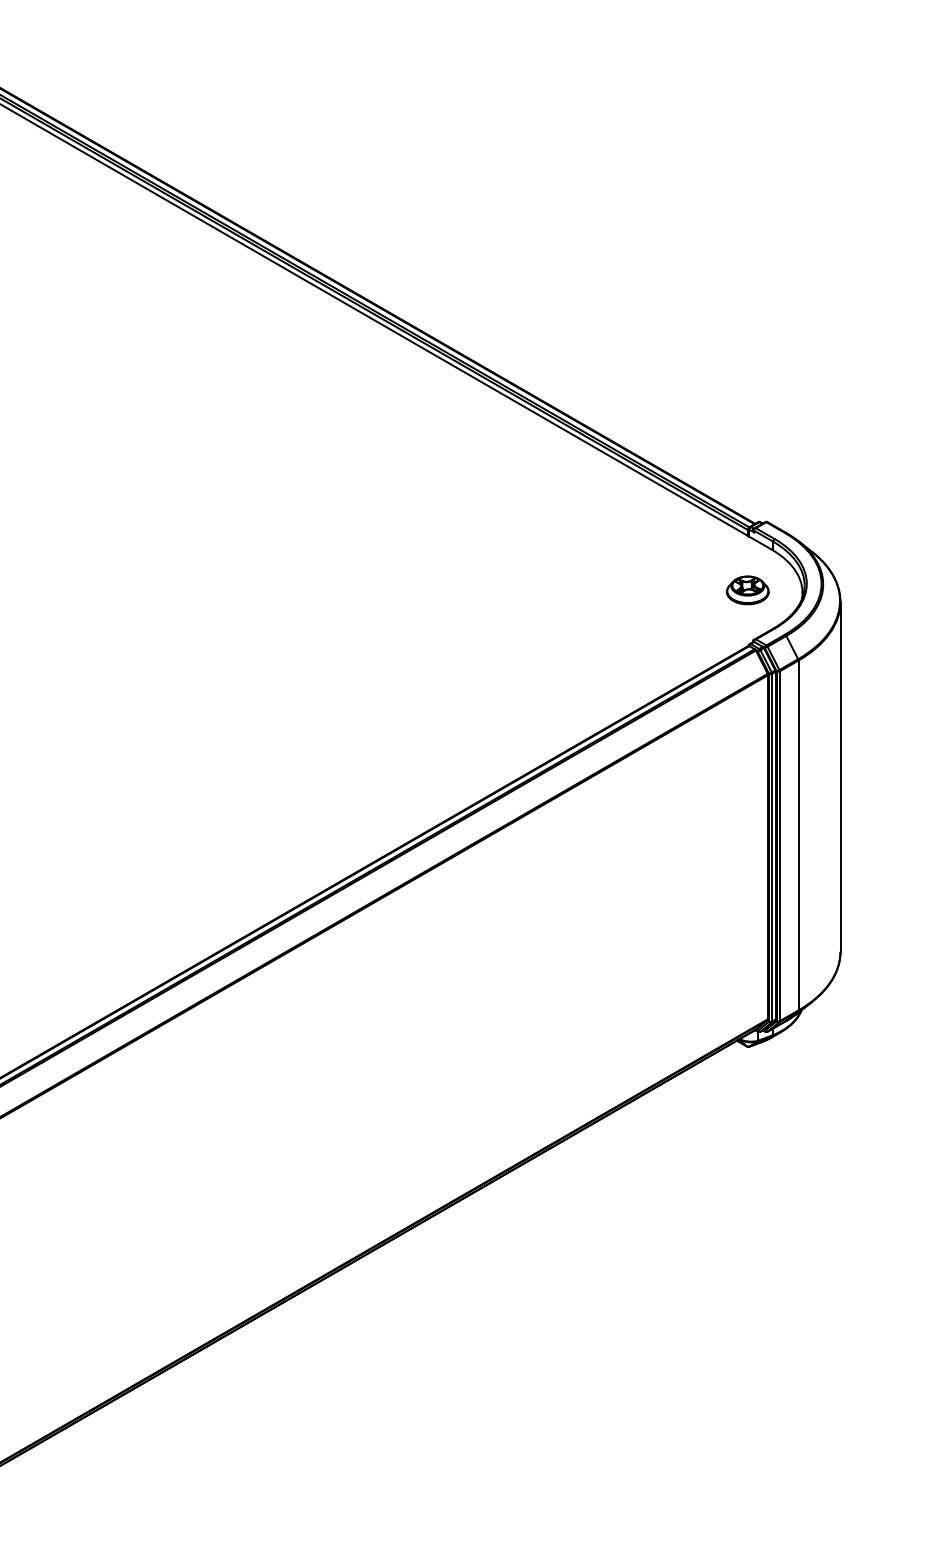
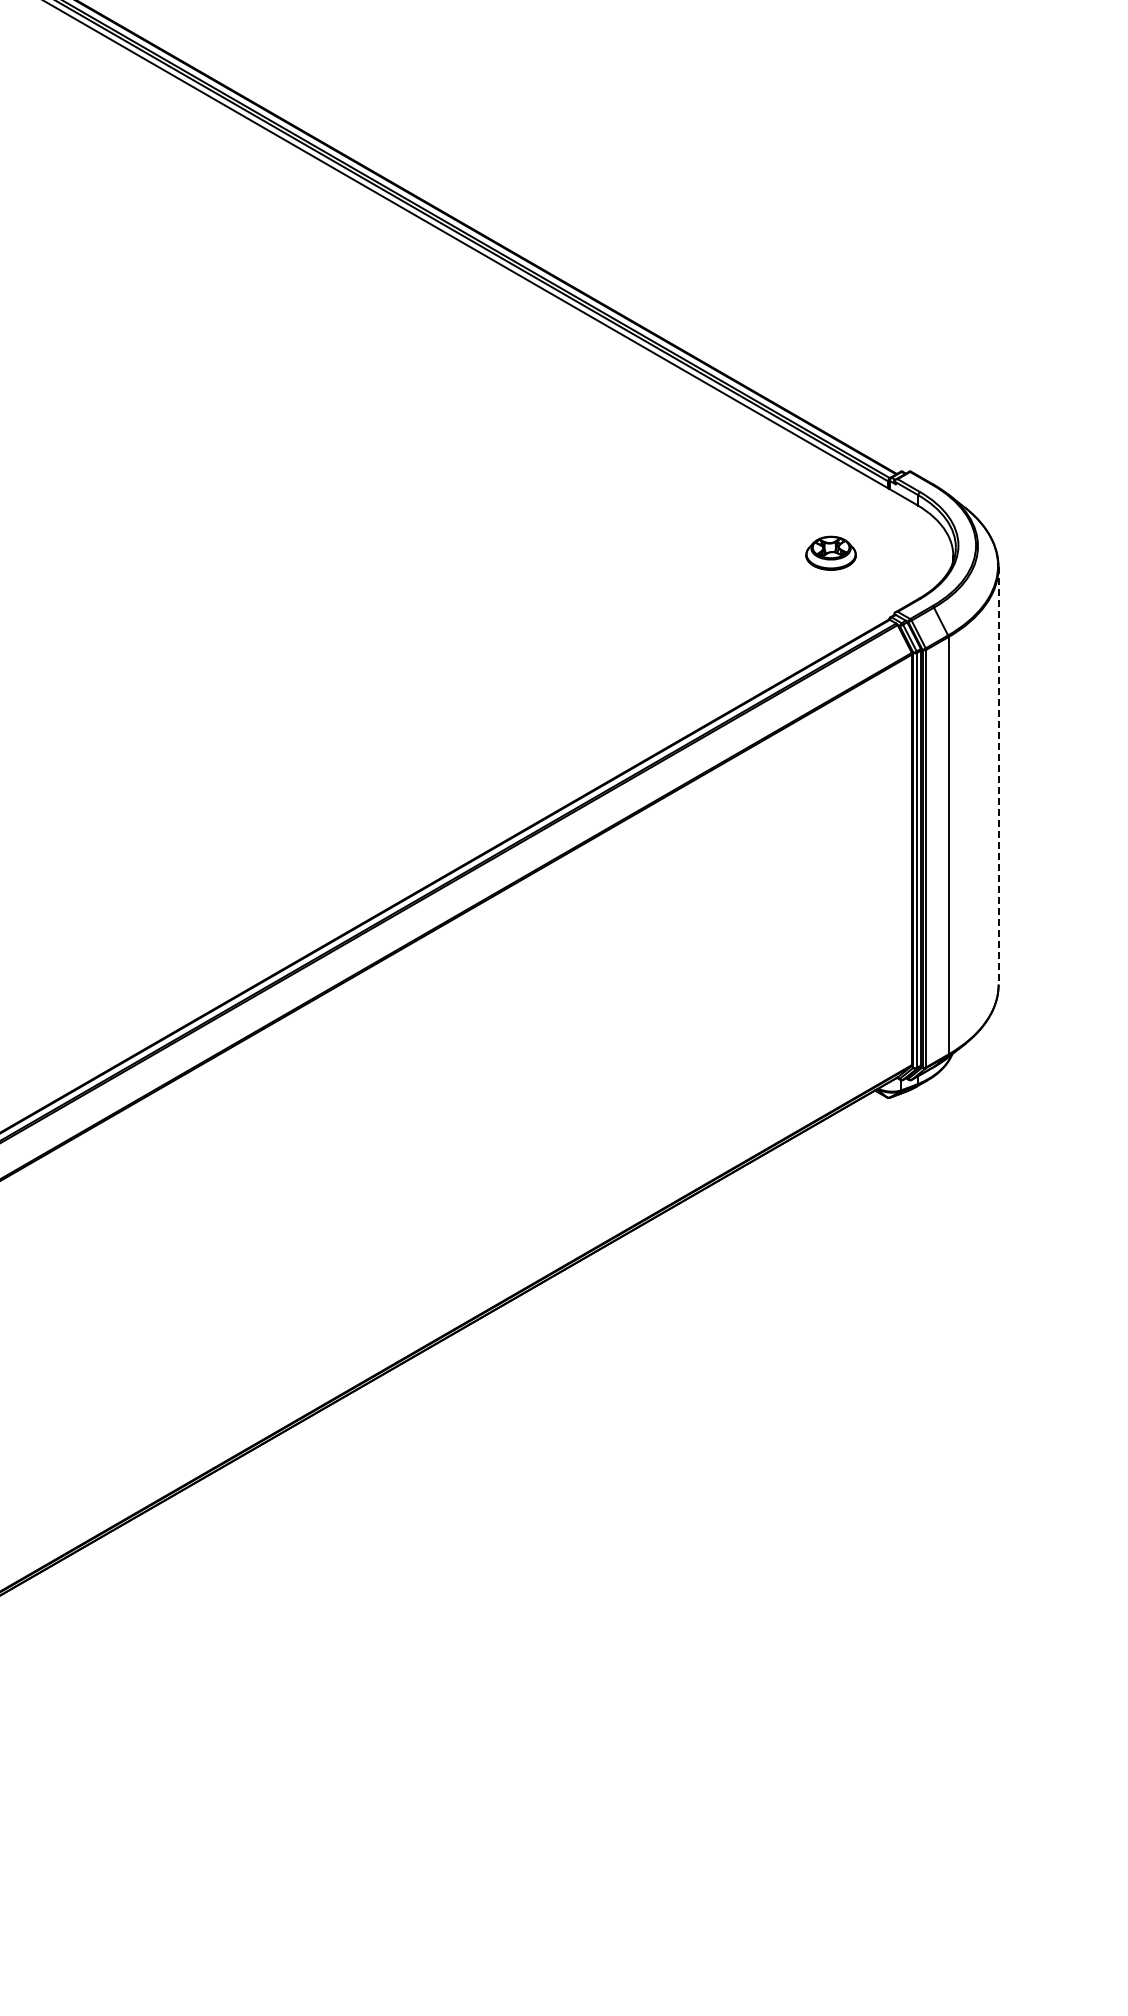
part: (747, 589) -> (830, 552), moved
line: (840, 776) -> (998, 775), solid -> dashed

